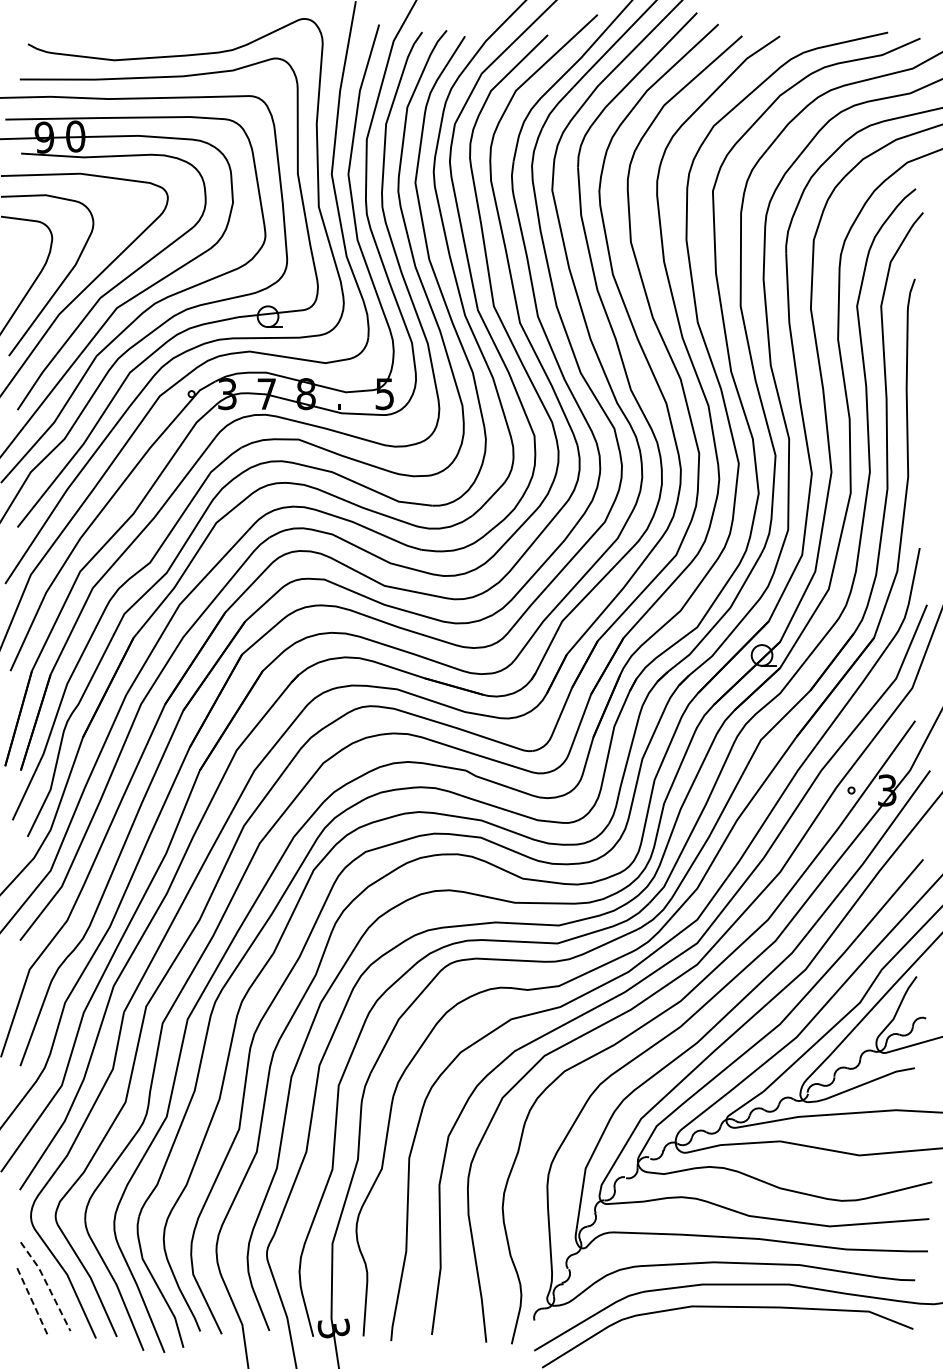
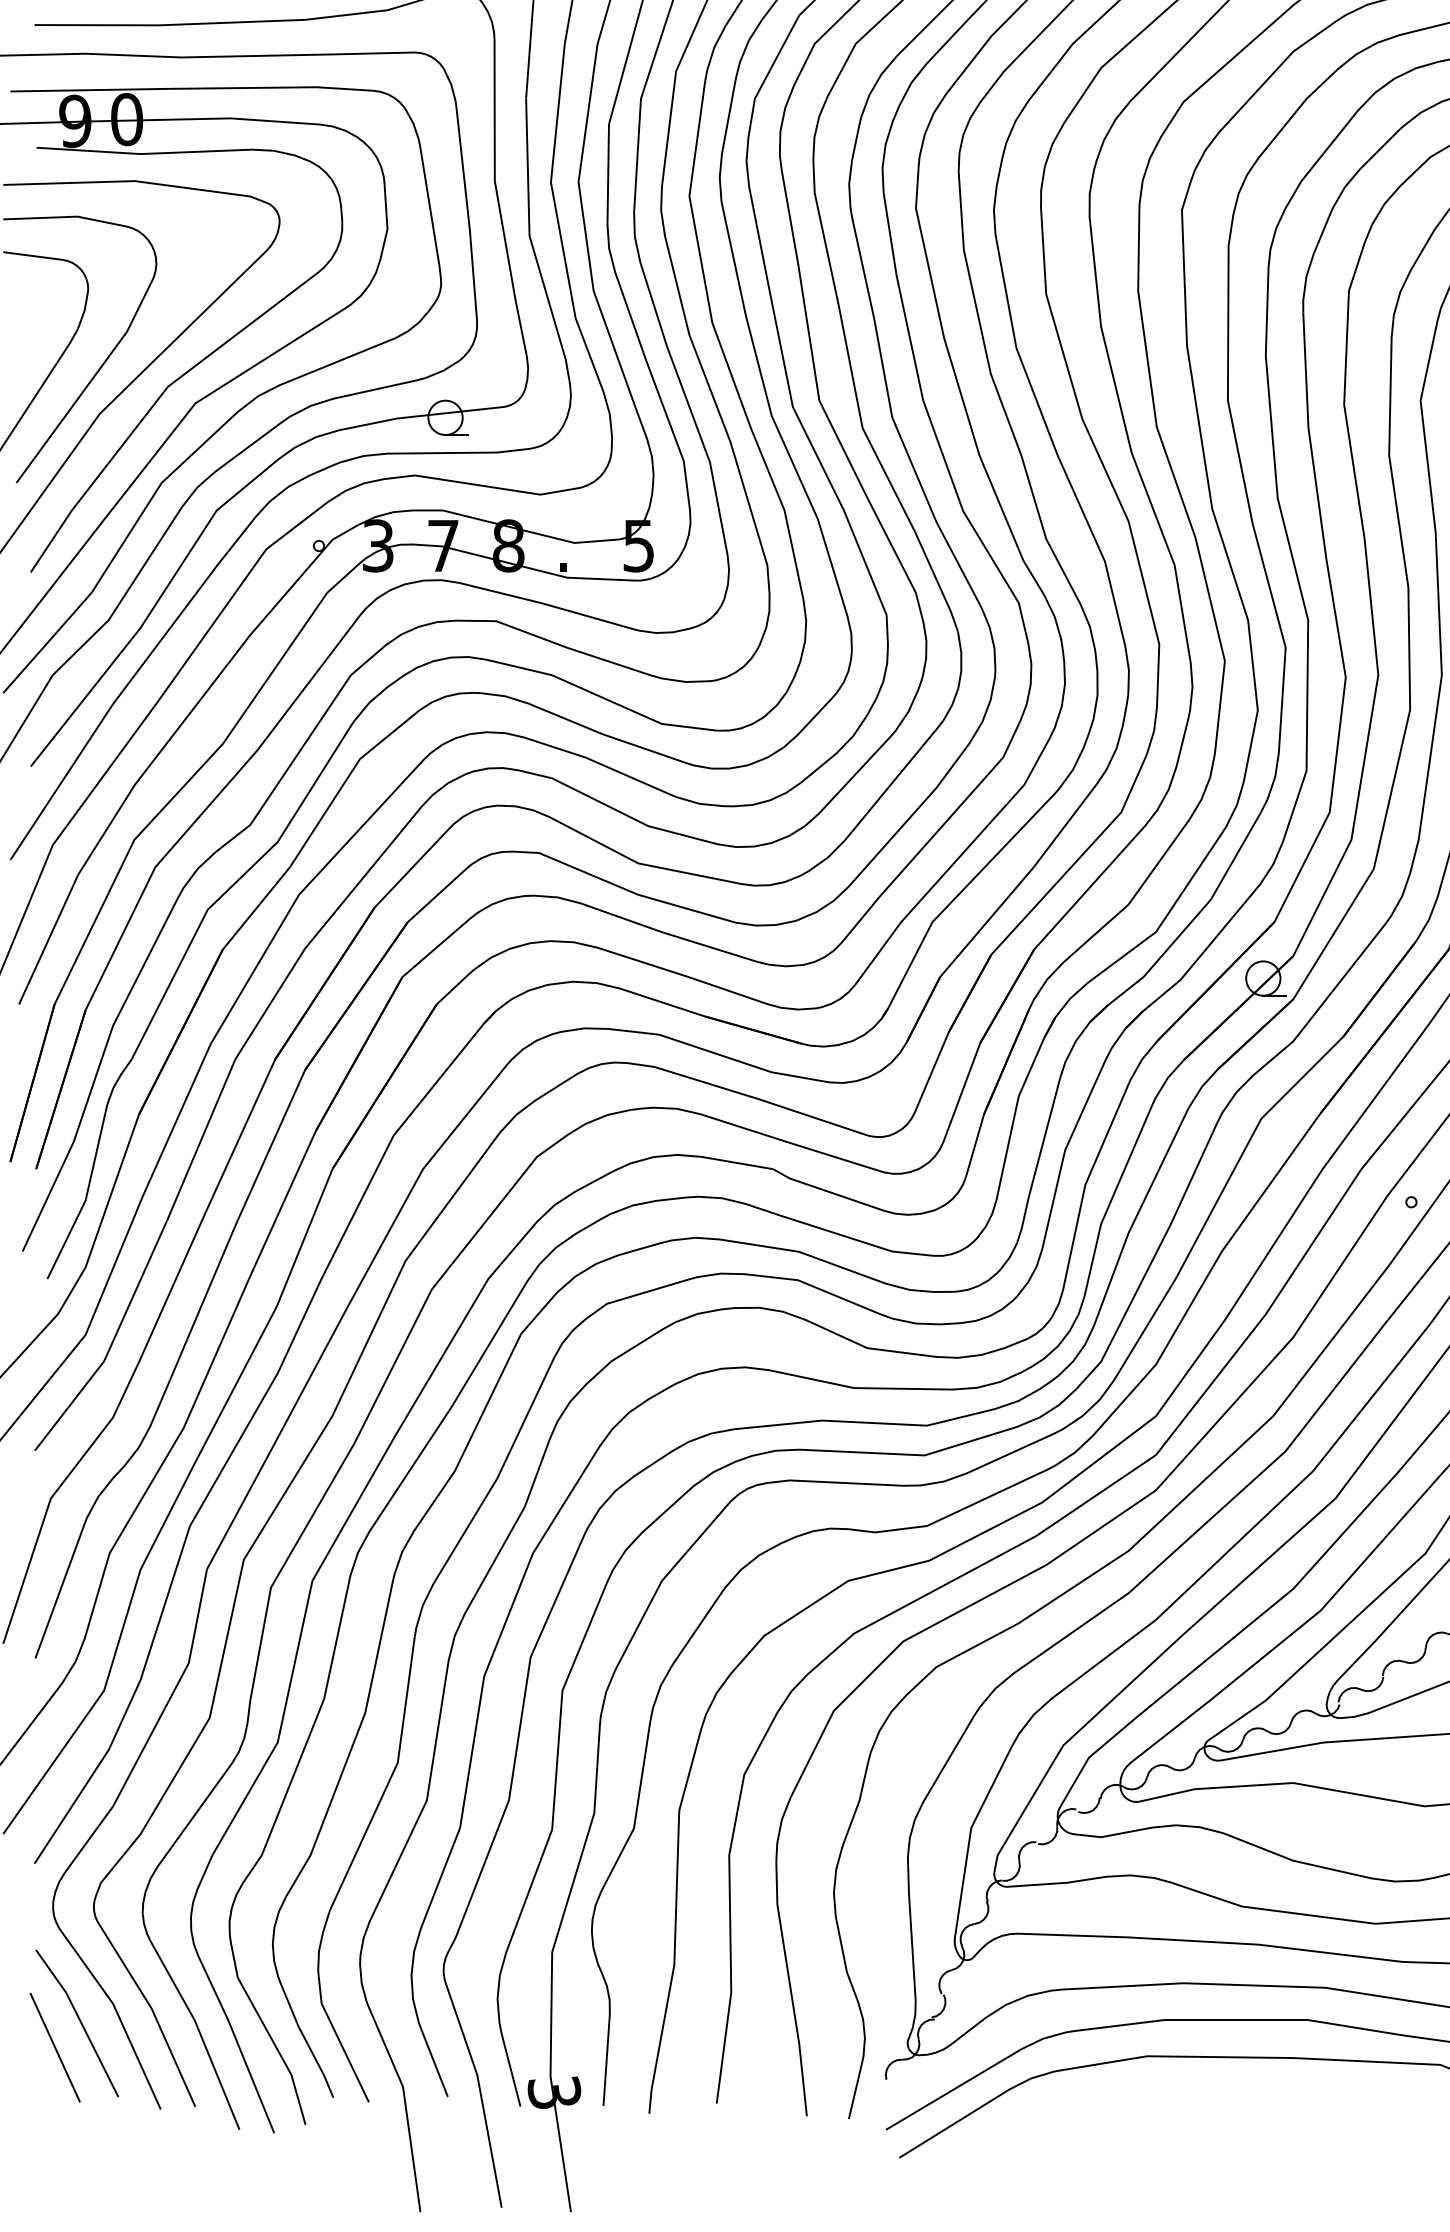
line: (47, 1284) -> (80, 2019), dashed -> solid
line: (32, 1301) -> (55, 2048), dashed -> solid

